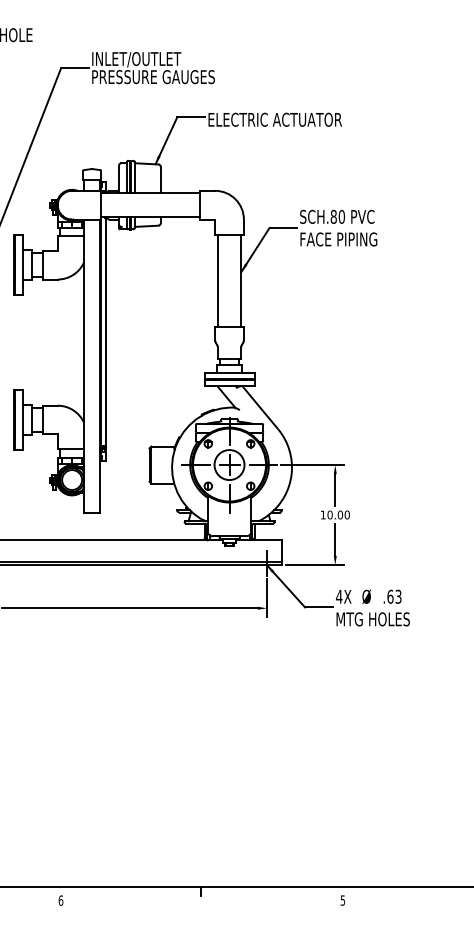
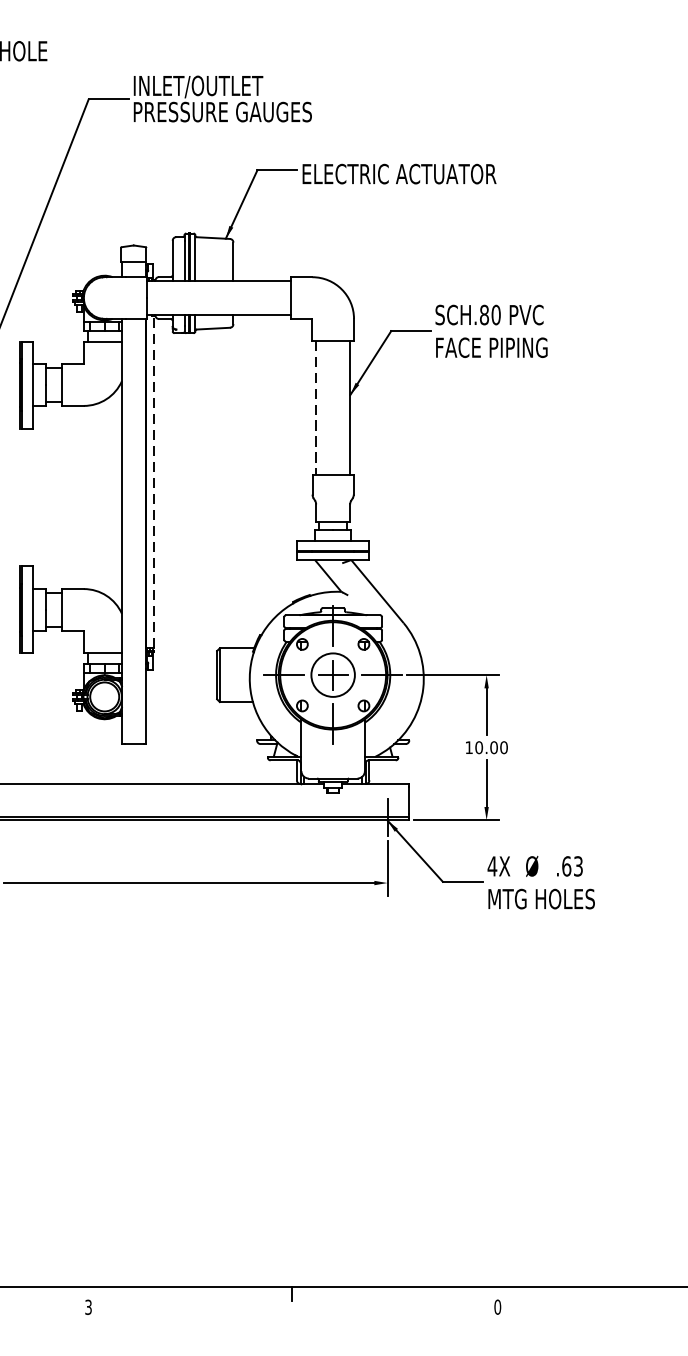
line: (217, 281) -> (315, 408), solid -> dashed
line: (106, 331) -> (154, 481), solid -> dashed
text: (60, 900) -> (87, 1307), 6 -> 3
text: (342, 900) -> (497, 1307), 5 -> 0

